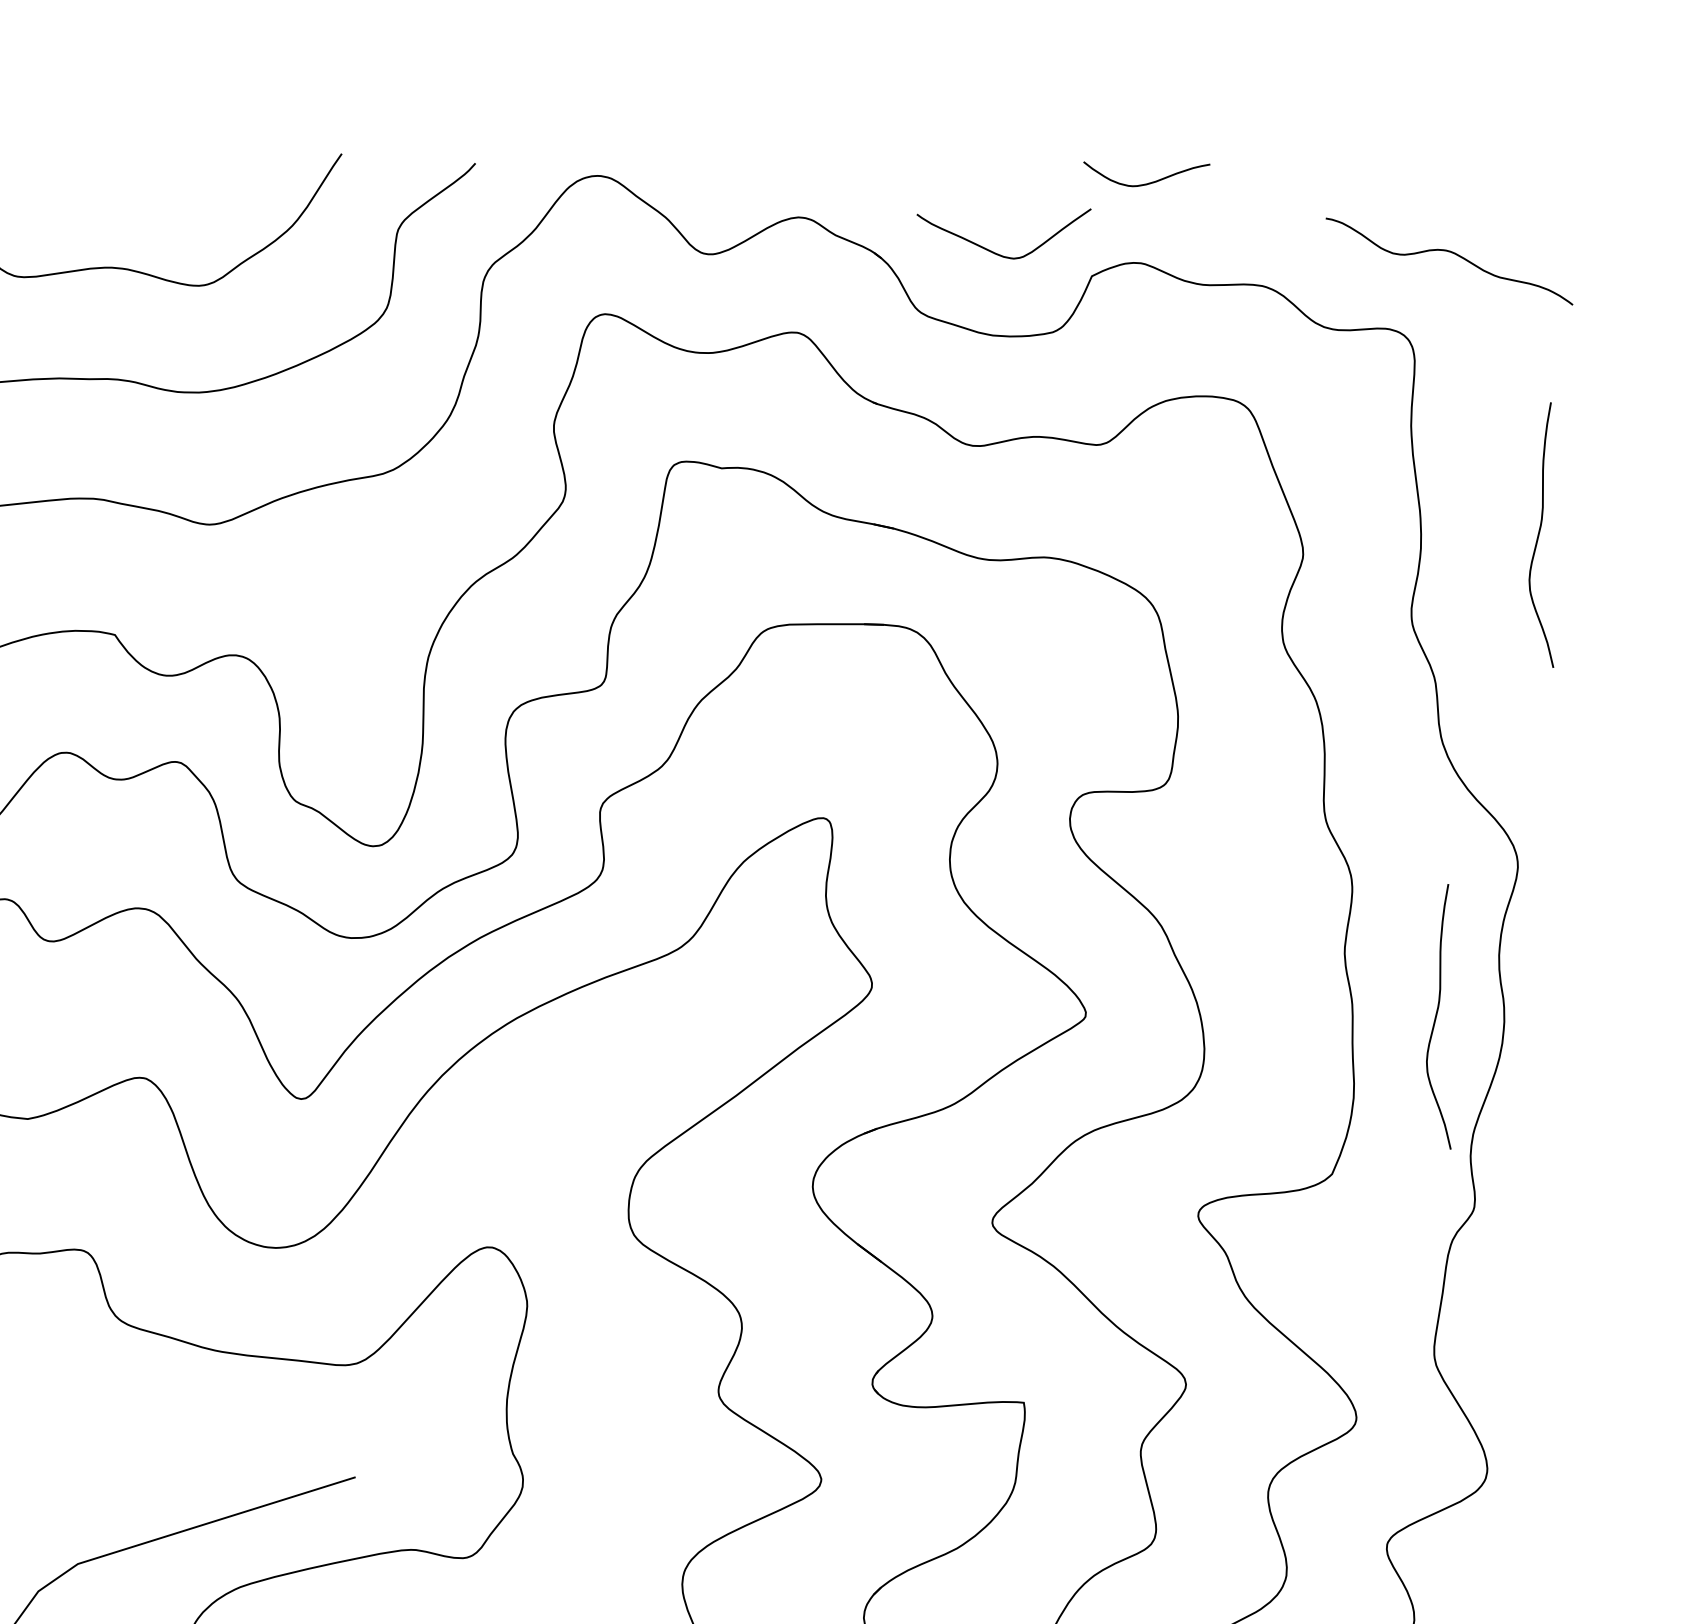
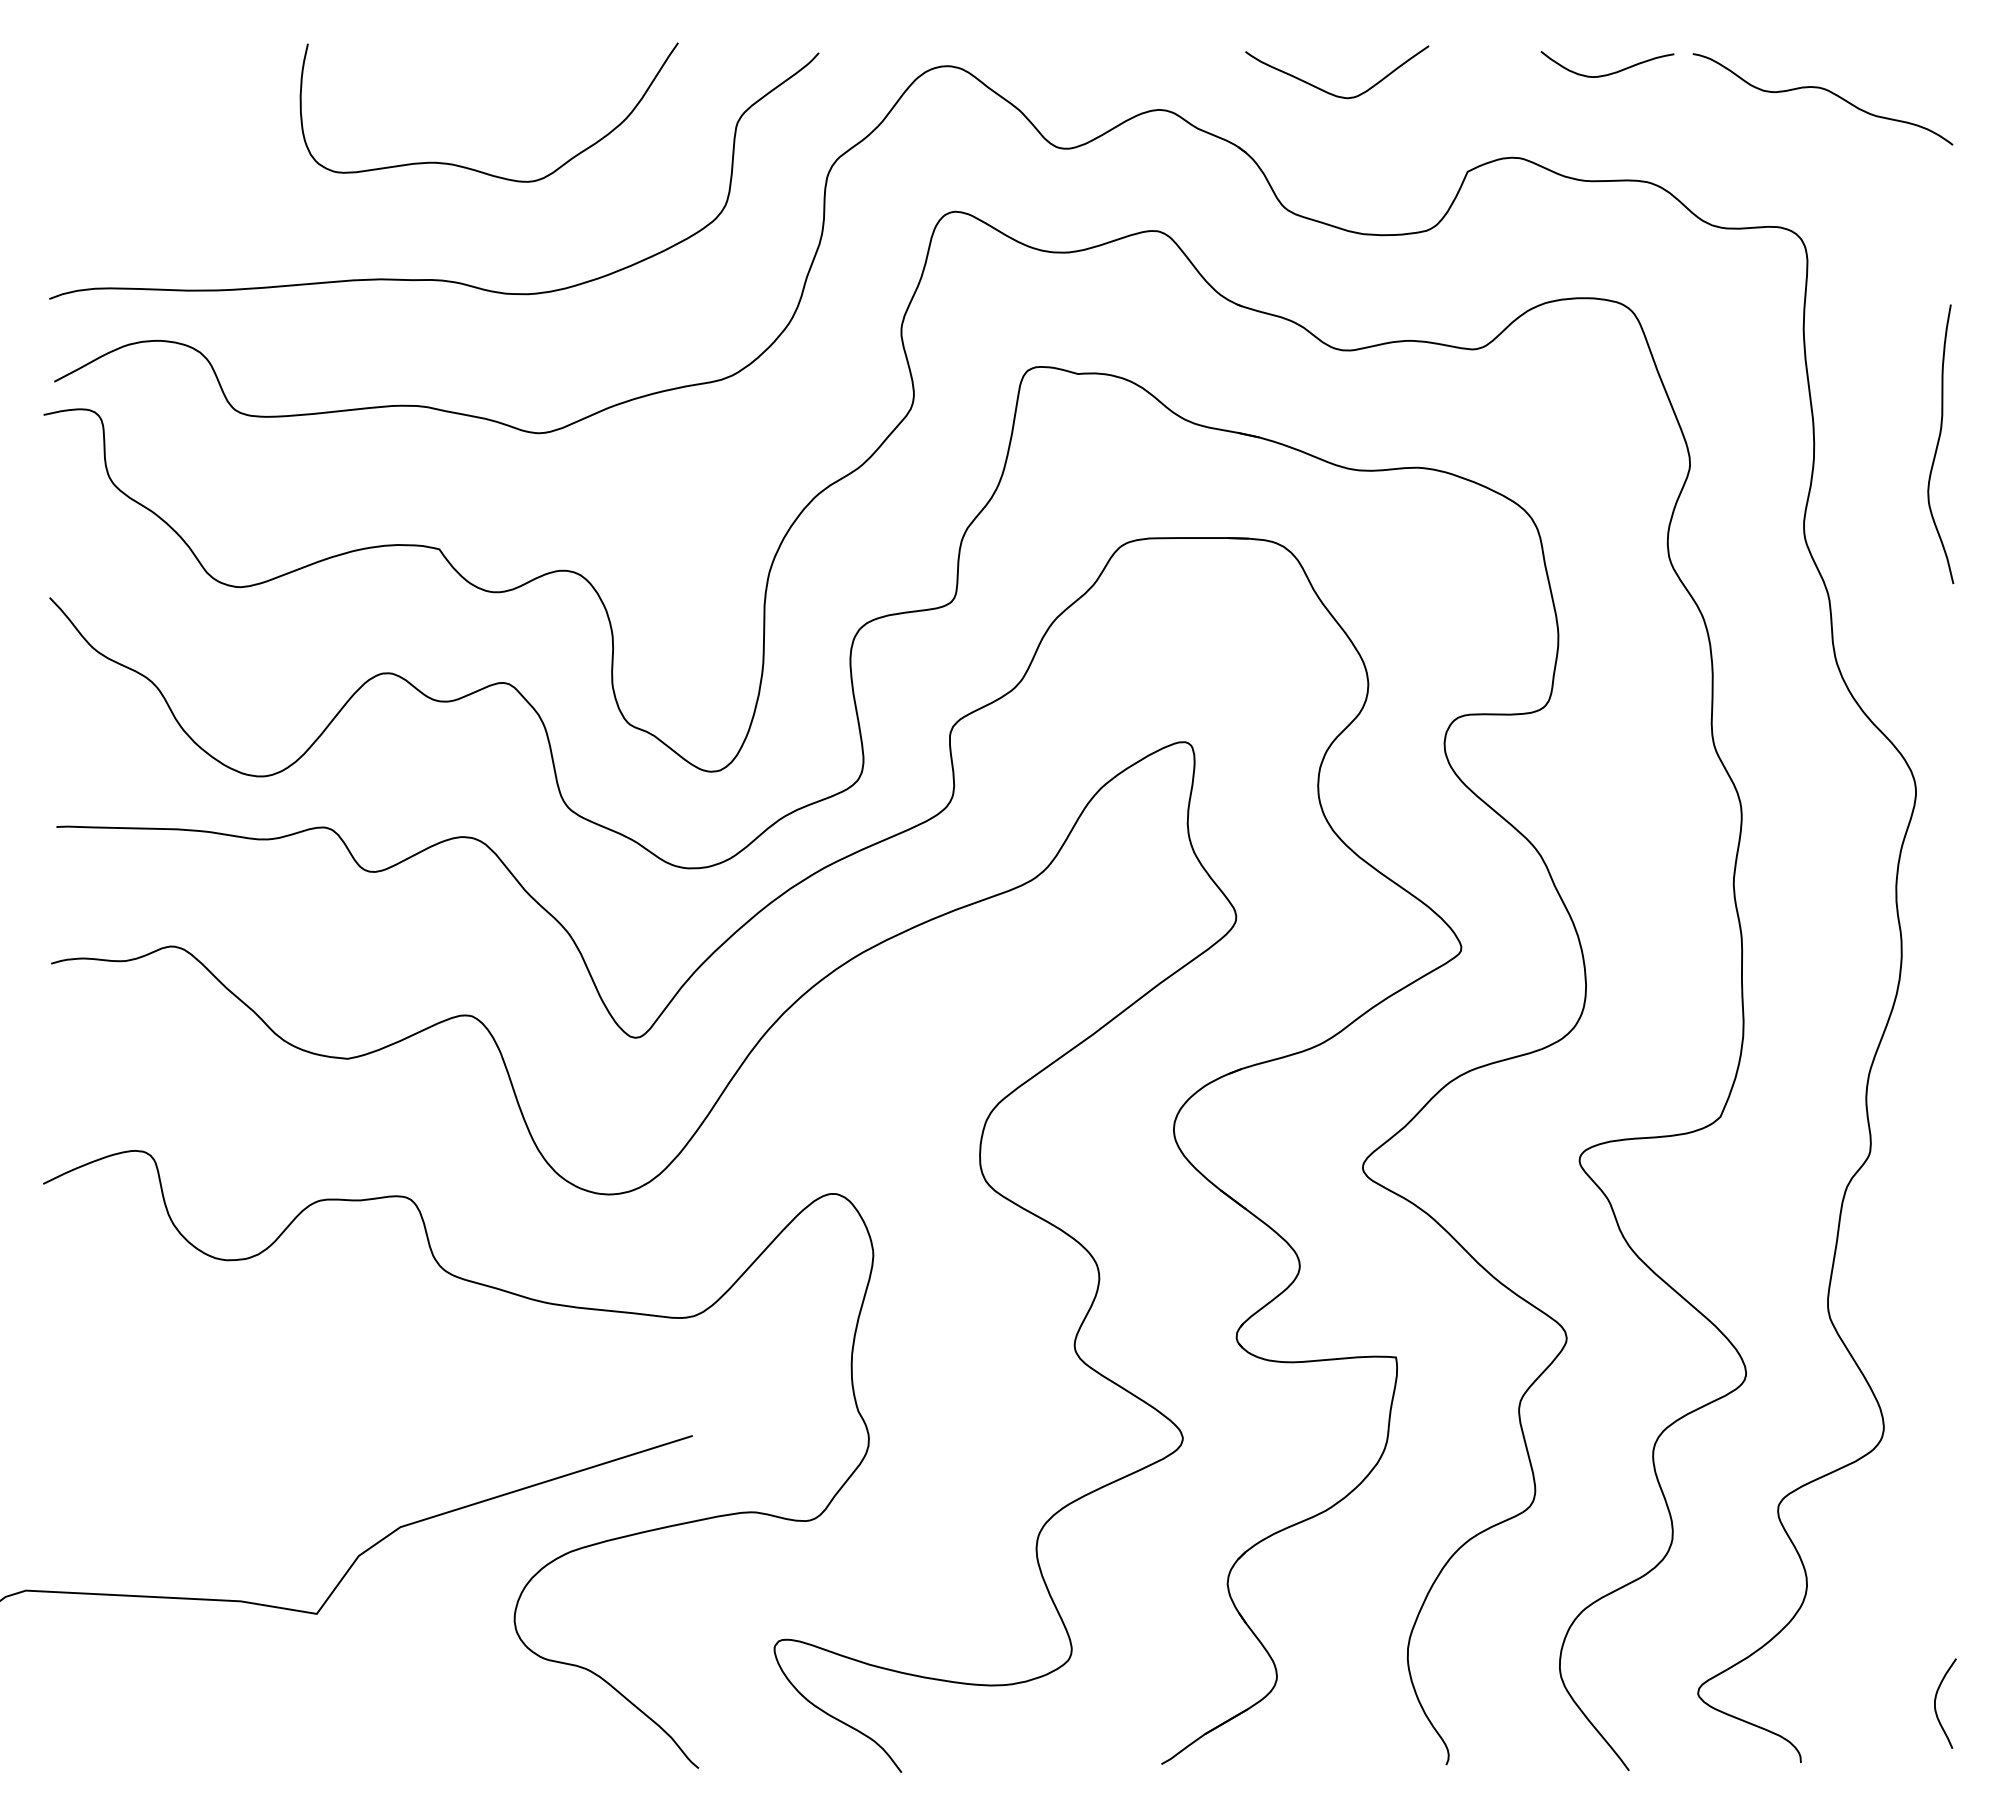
curve: (1150, 181) -> (1611, 72), moved
curve: (994, 252) -> (1327, 91), moved
curve: (1450, 253) -> (1824, 90), moved
curve: (1437, 1015) -> (1831, 949), removed

